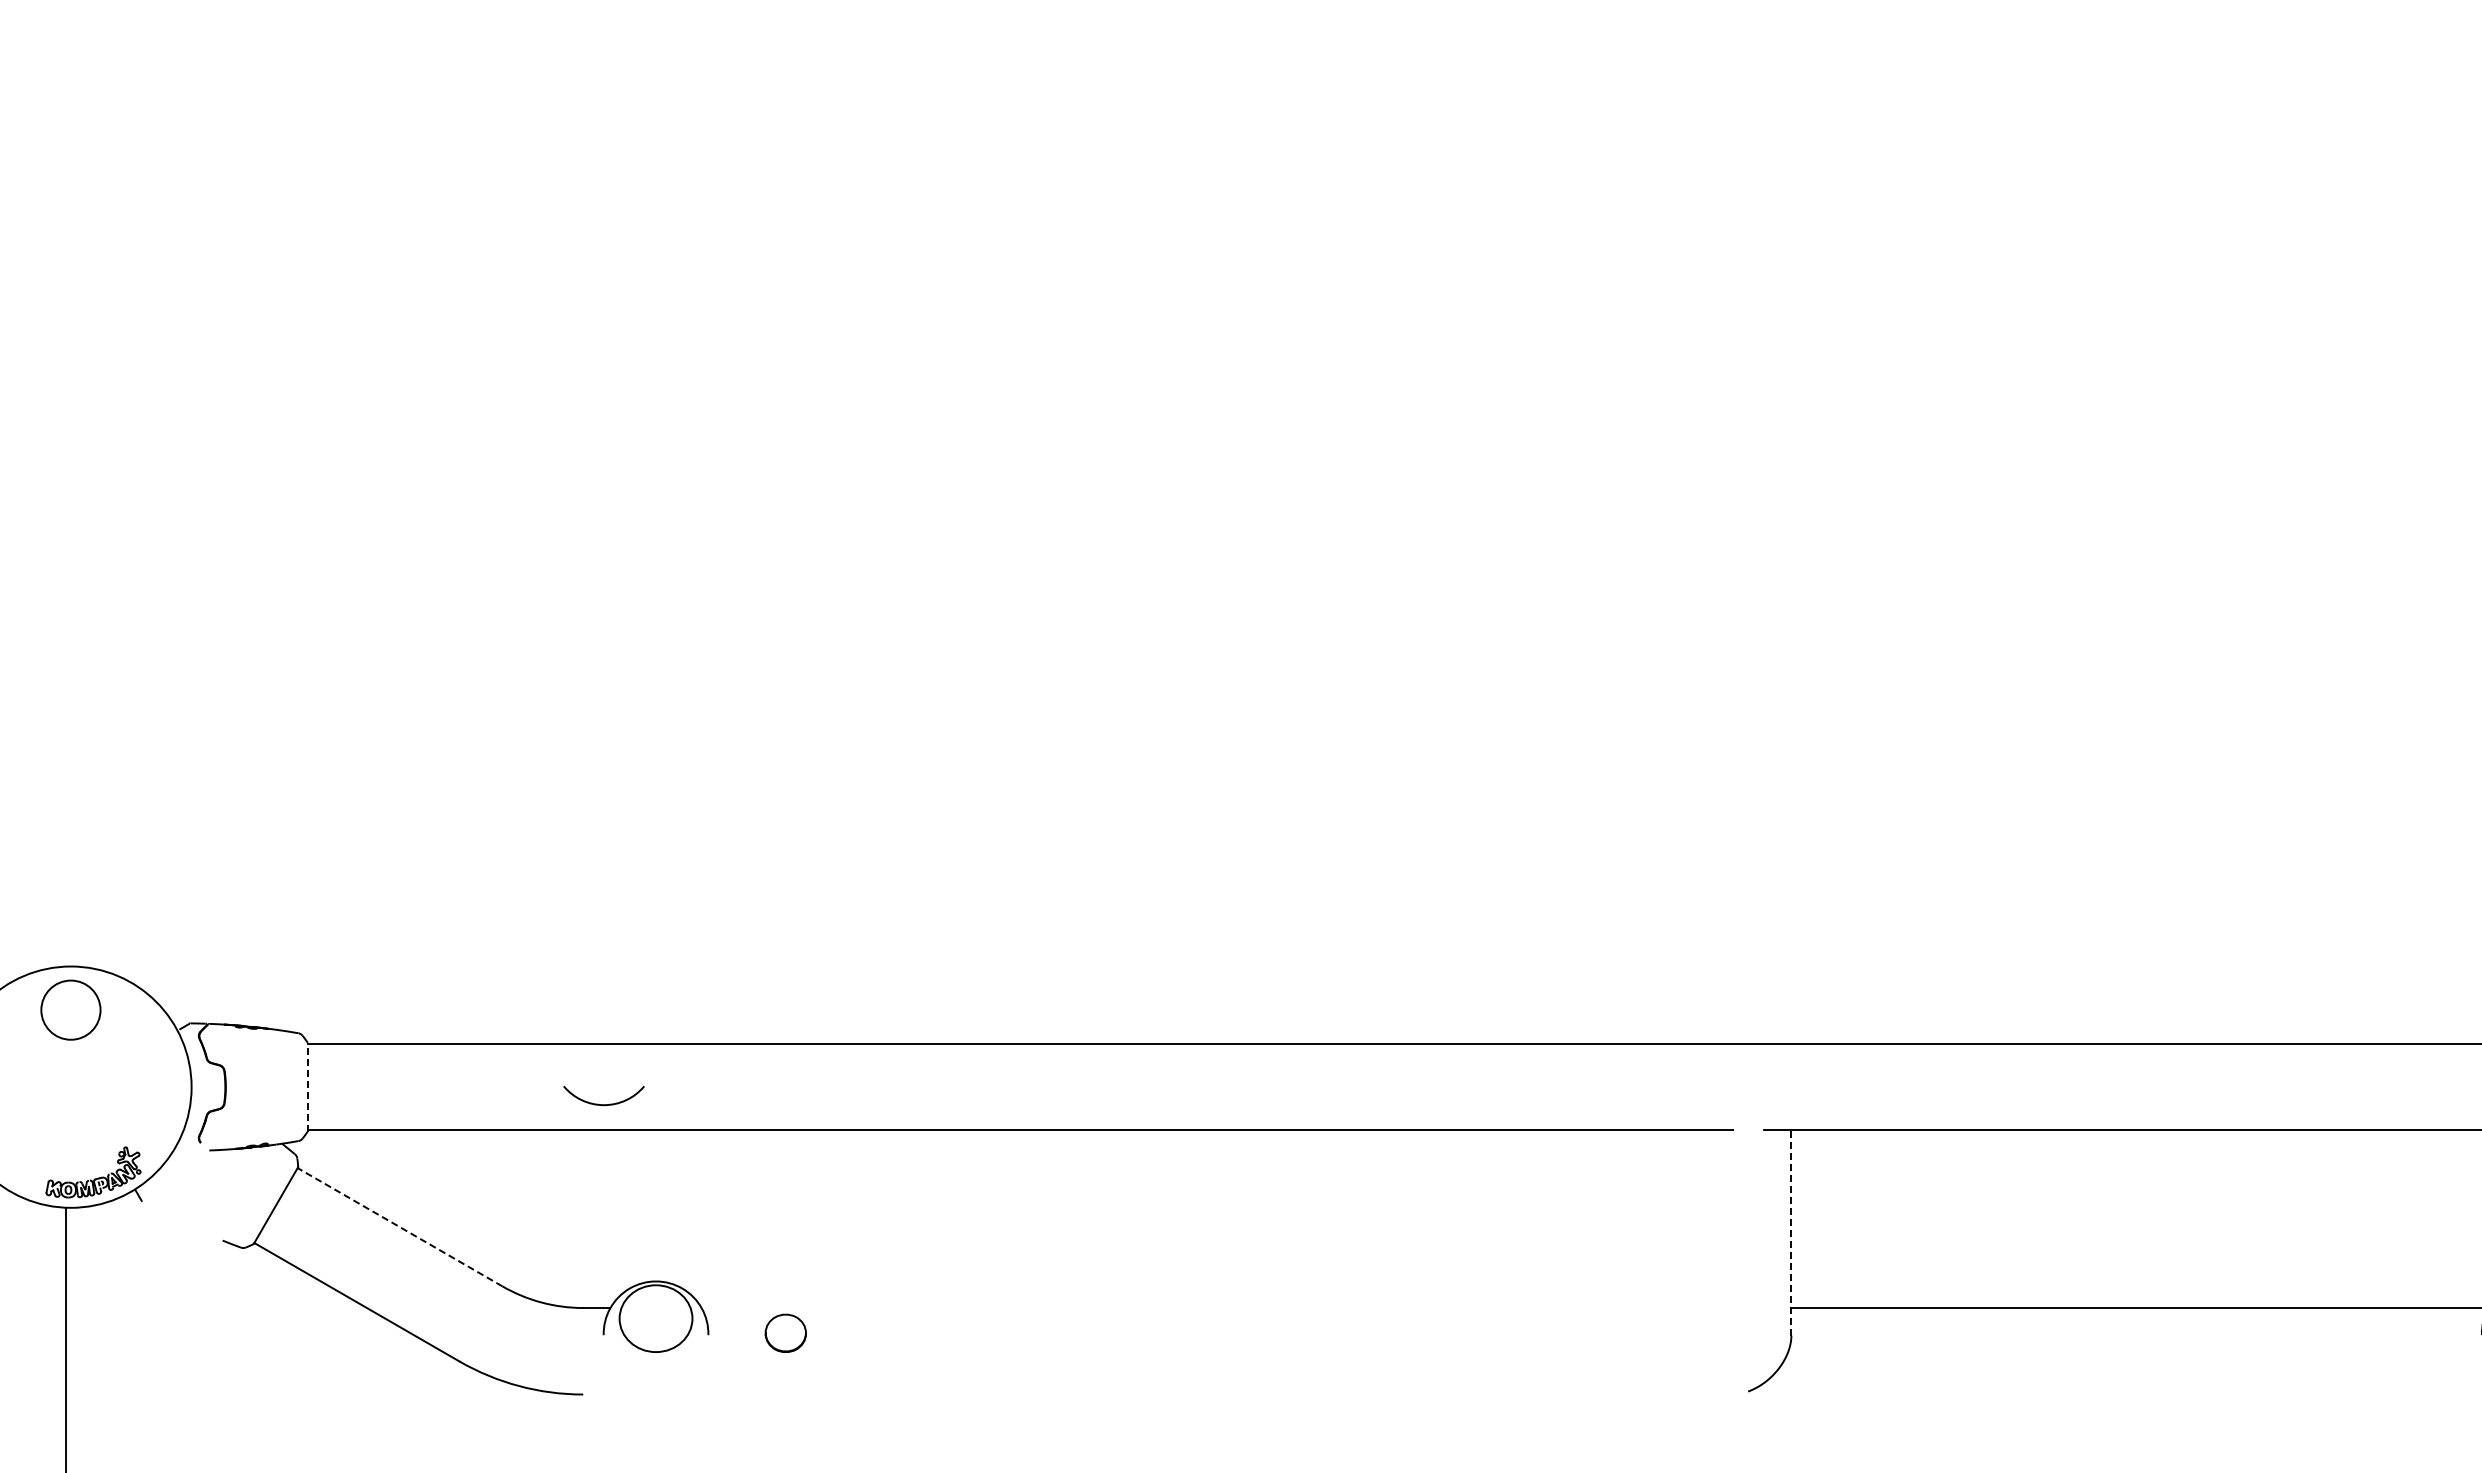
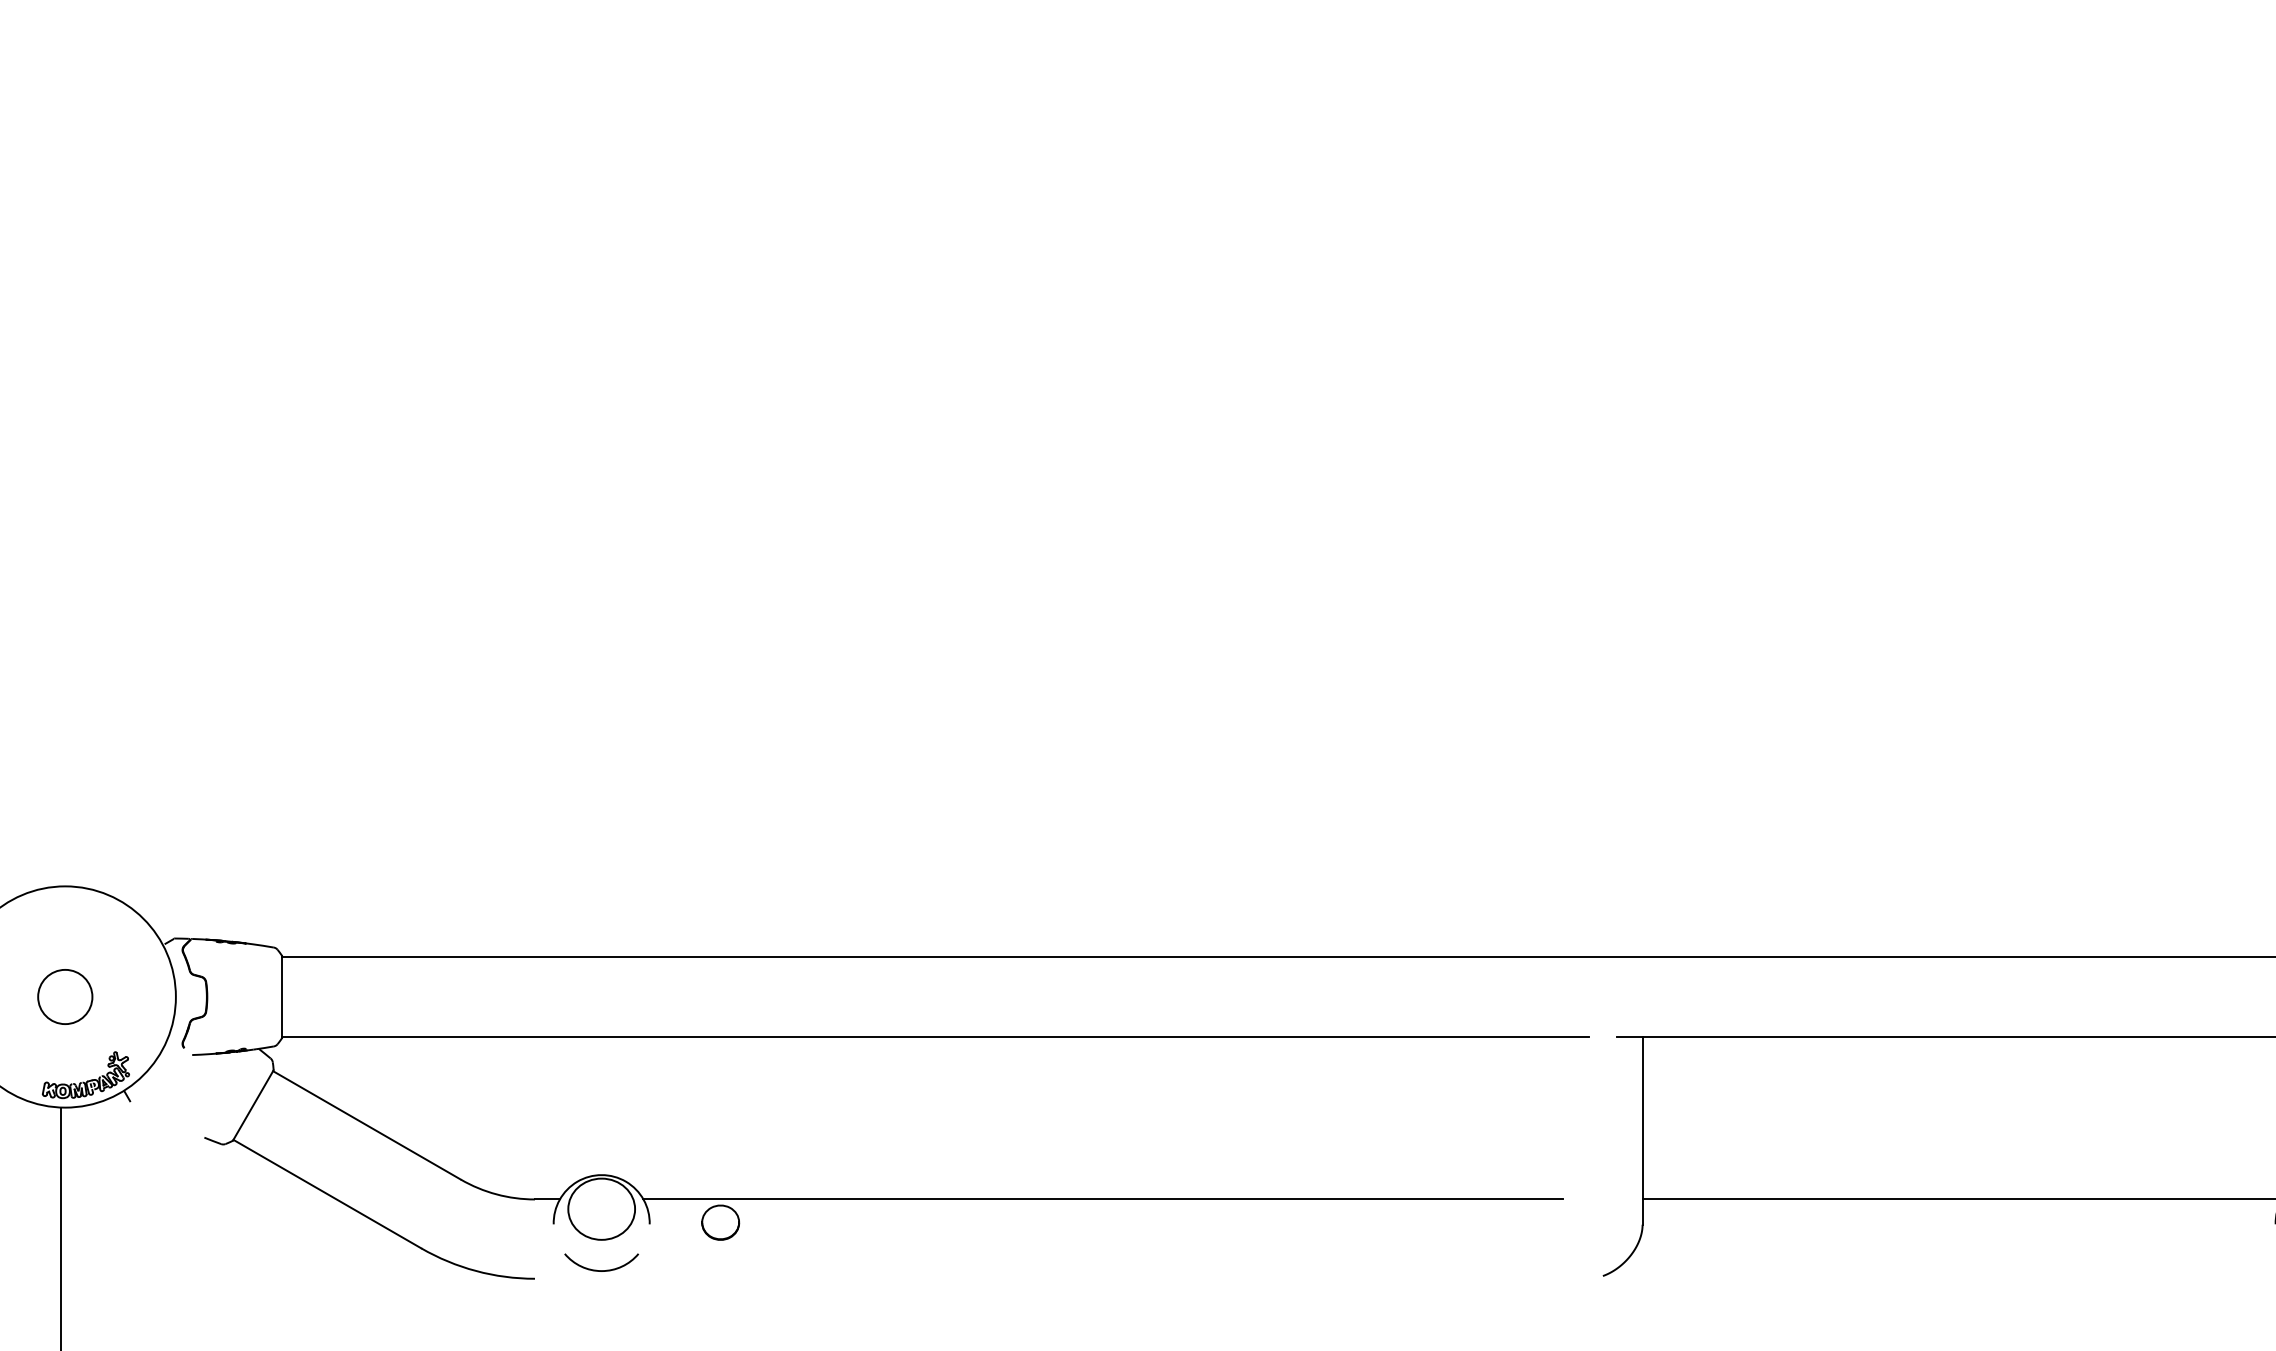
circle: (70, 1009) -> (64, 996), moved
line: (307, 1086) -> (282, 996), dashed -> solid
arc: (603, 1104) -> (601, 1270), moved
line: (399, 1226) -> (366, 1124), dashed -> solid
line: (1791, 1233) -> (1642, 1131), dashed -> solid
line: (1202, 1308) -> (1102, 1199), added

